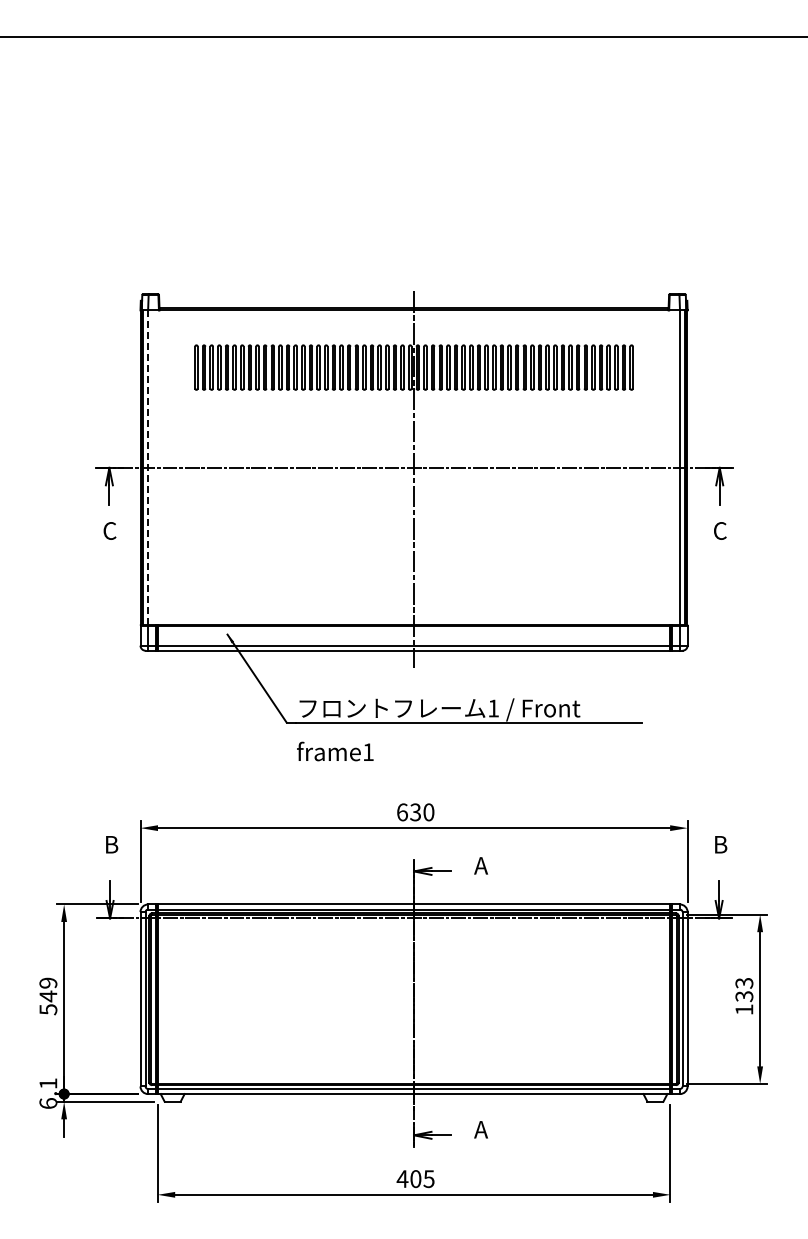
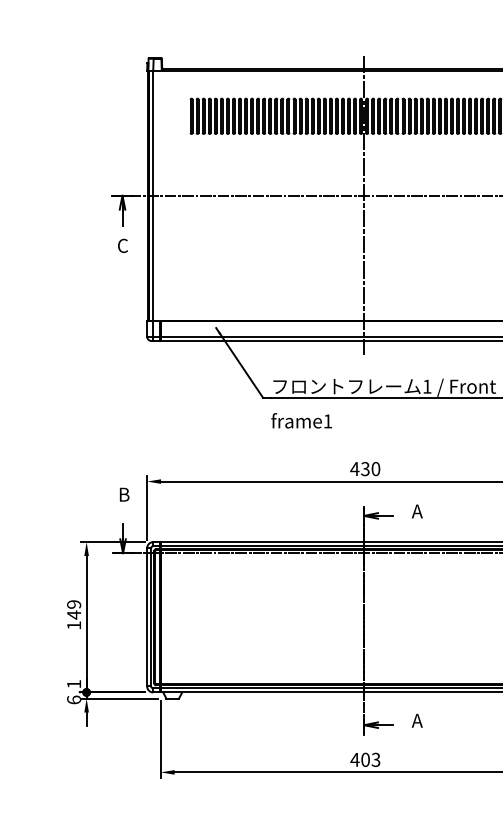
line: (148, 467) -> (153, 195), dashed -> solid
text: (402, 812) -> (354, 469), 630 -> 430
text: (48, 1009) -> (74, 625), 549 -> 149
text: (429, 1178) -> (376, 759), 405 -> 403

